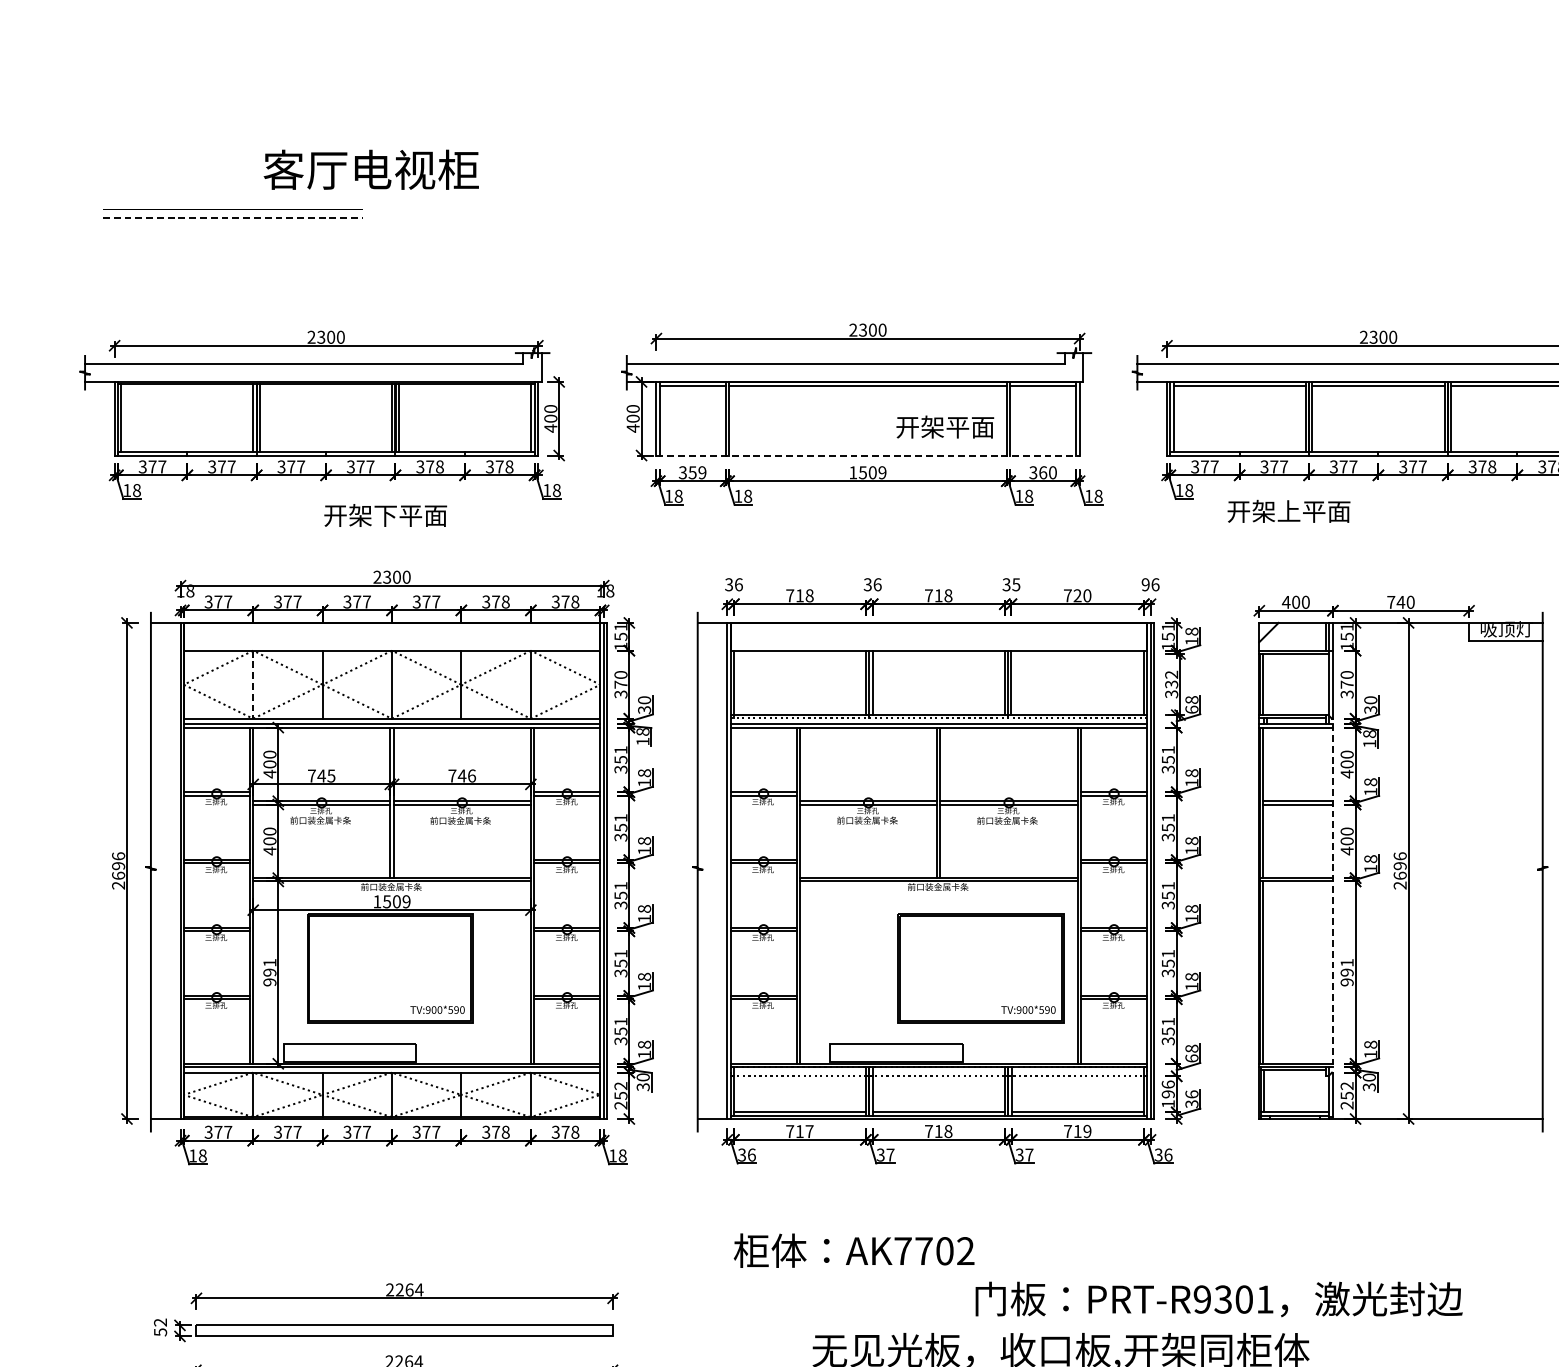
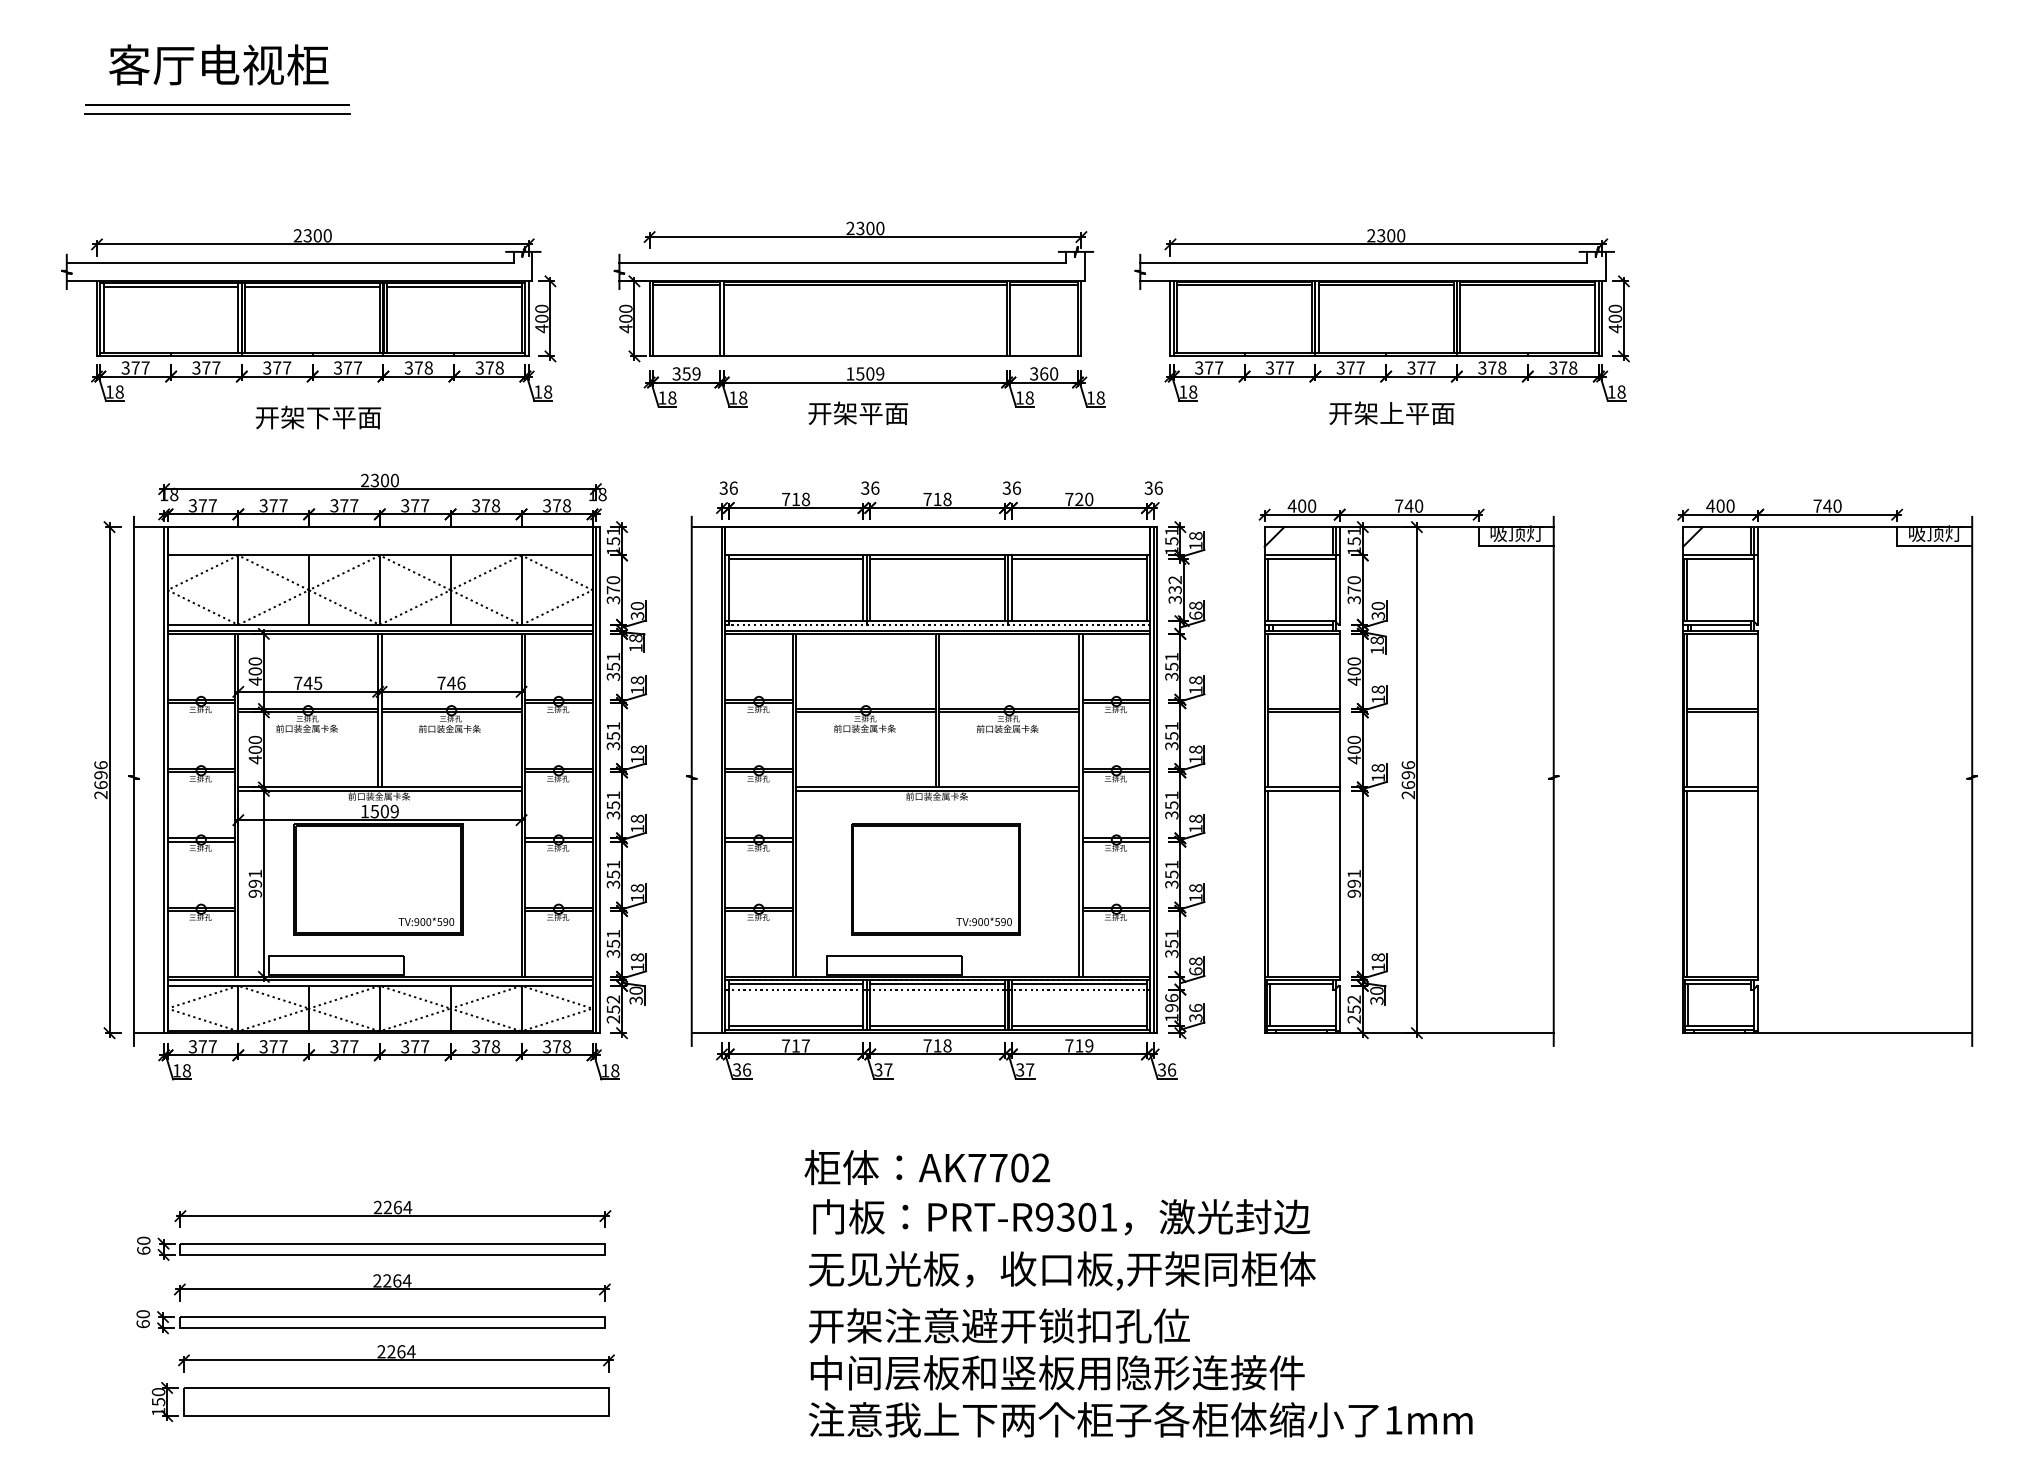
text: (371, 169) -> (218, 64), moved
line: (232, 217) -> (217, 113), dashed -> solid
line: (186, 387) -> (170, 286), added
line: (325, 387) -> (312, 286), added
line: (465, 387) -> (454, 286), added
text: (945, 427) -> (858, 413), moved
line: (868, 455) -> (865, 356), dashed -> solid
text: (1288, 511) -> (1391, 413), moved
text: (385, 515) -> (318, 417), moved
text: (1016, 584) -> (1016, 487), 35 -> 36
text: (1145, 584) -> (1148, 487), 96 -> 36
line: (799, 653) -> (795, 558), added
line: (938, 653) -> (937, 558), added
line: (1076, 653) -> (1078, 558), added
line: (253, 685) -> (238, 590), dashed -> solid
line: (1332, 895) -> (1339, 805), dashed -> solid
part: (980, 968) -> (935, 879), moved
line: (799, 1070) -> (795, 983), added
line: (938, 1070) -> (937, 983), added
line: (1076, 1070) -> (1078, 983), added
text: (853, 1250) -> (926, 1167), moved
text: (1218, 1299) -> (1061, 1217), moved
text: (160, 1327) -> (143, 1245), 52 -> 60

